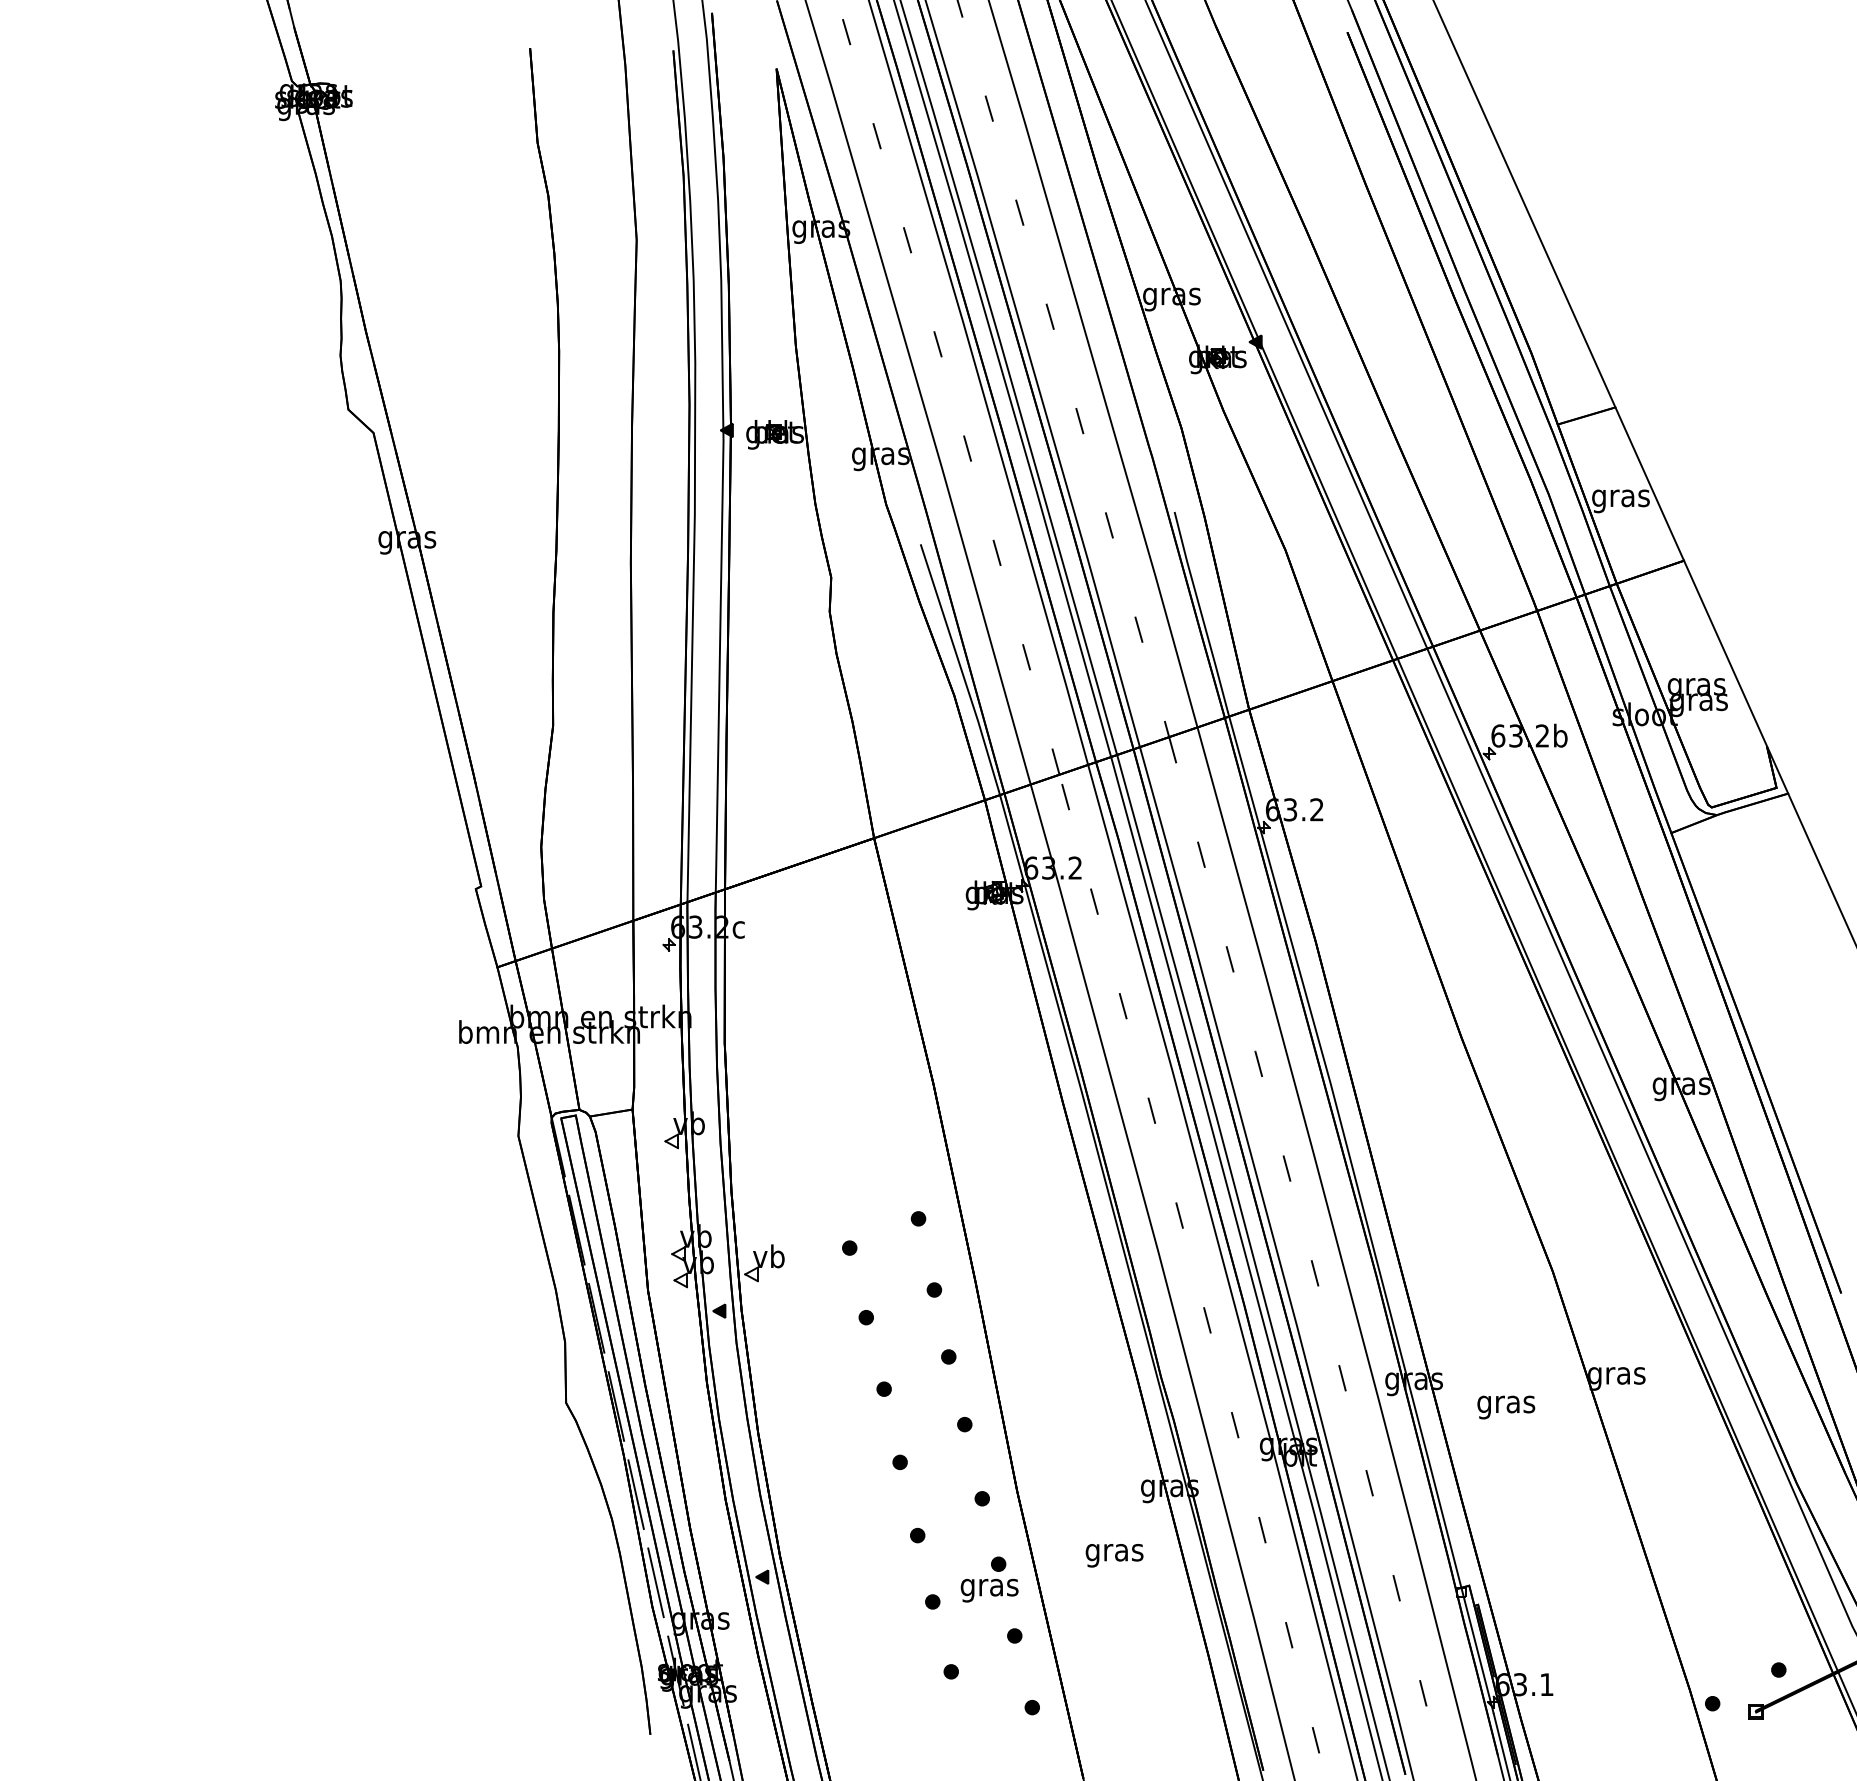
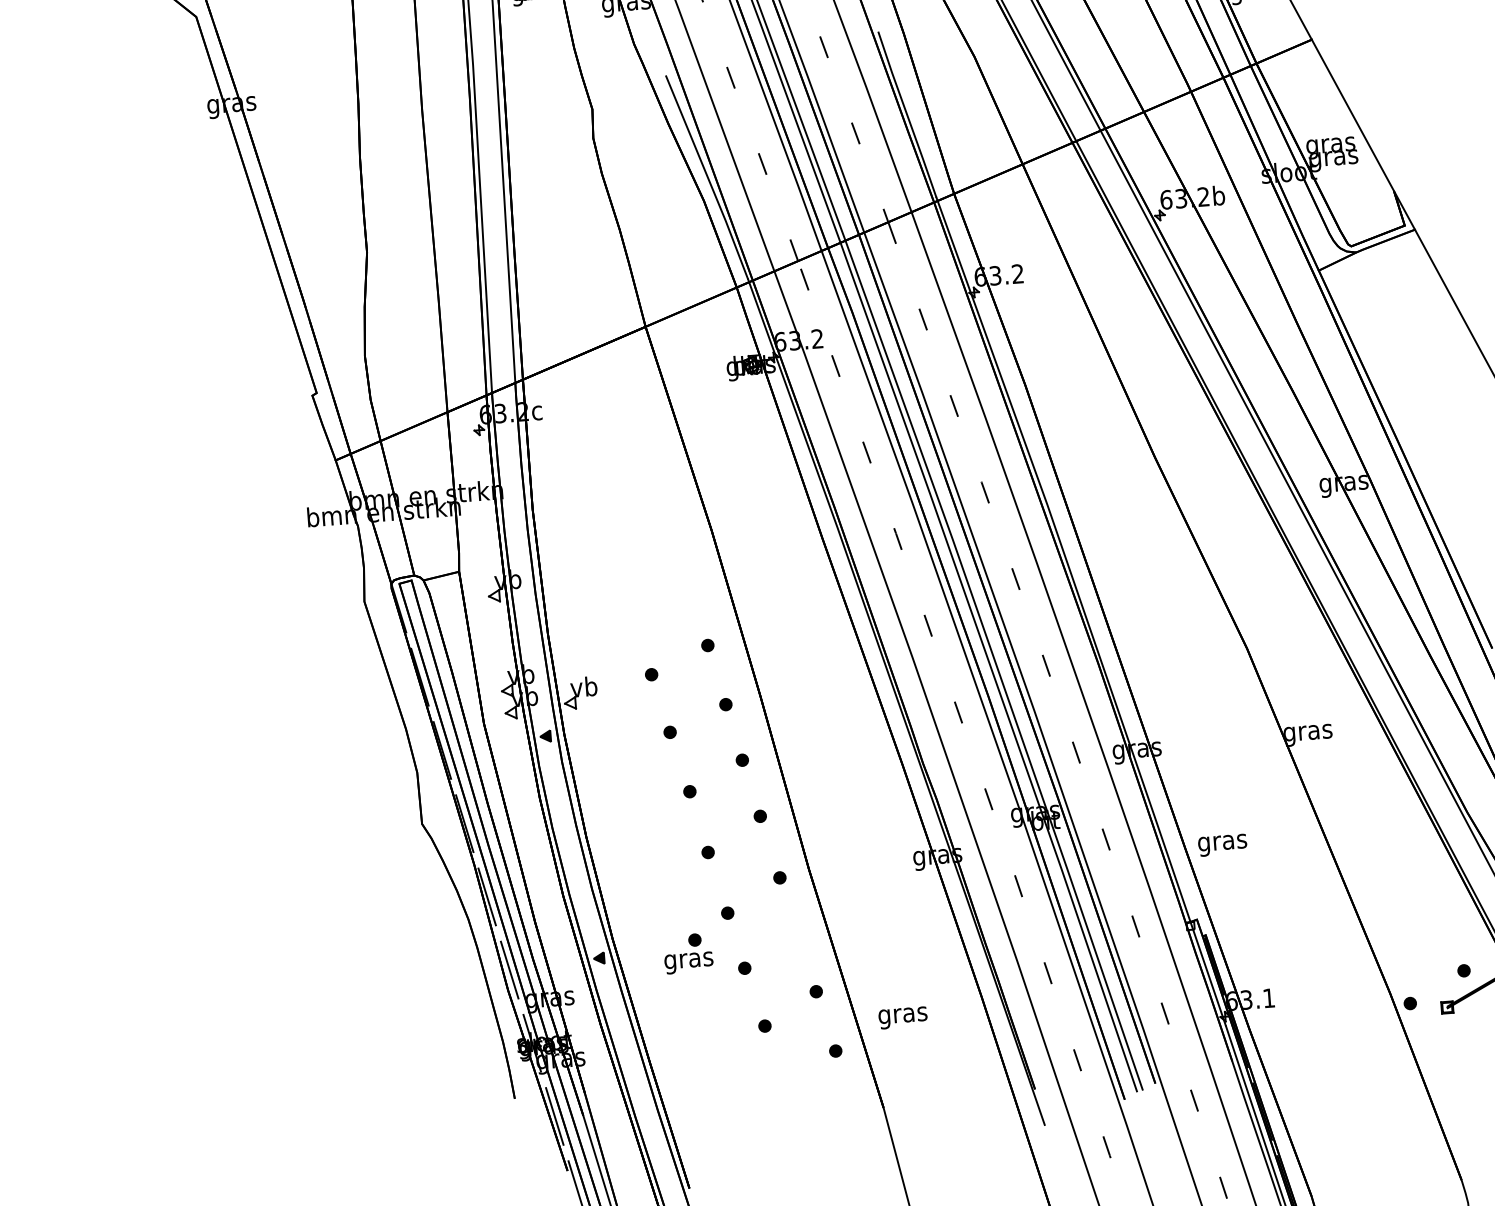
text: (1506, 1407) -> (1222, 845), moved
text: (1114, 1555) -> (903, 1017), moved
part: (989, 1579) -> (688, 953), moved

